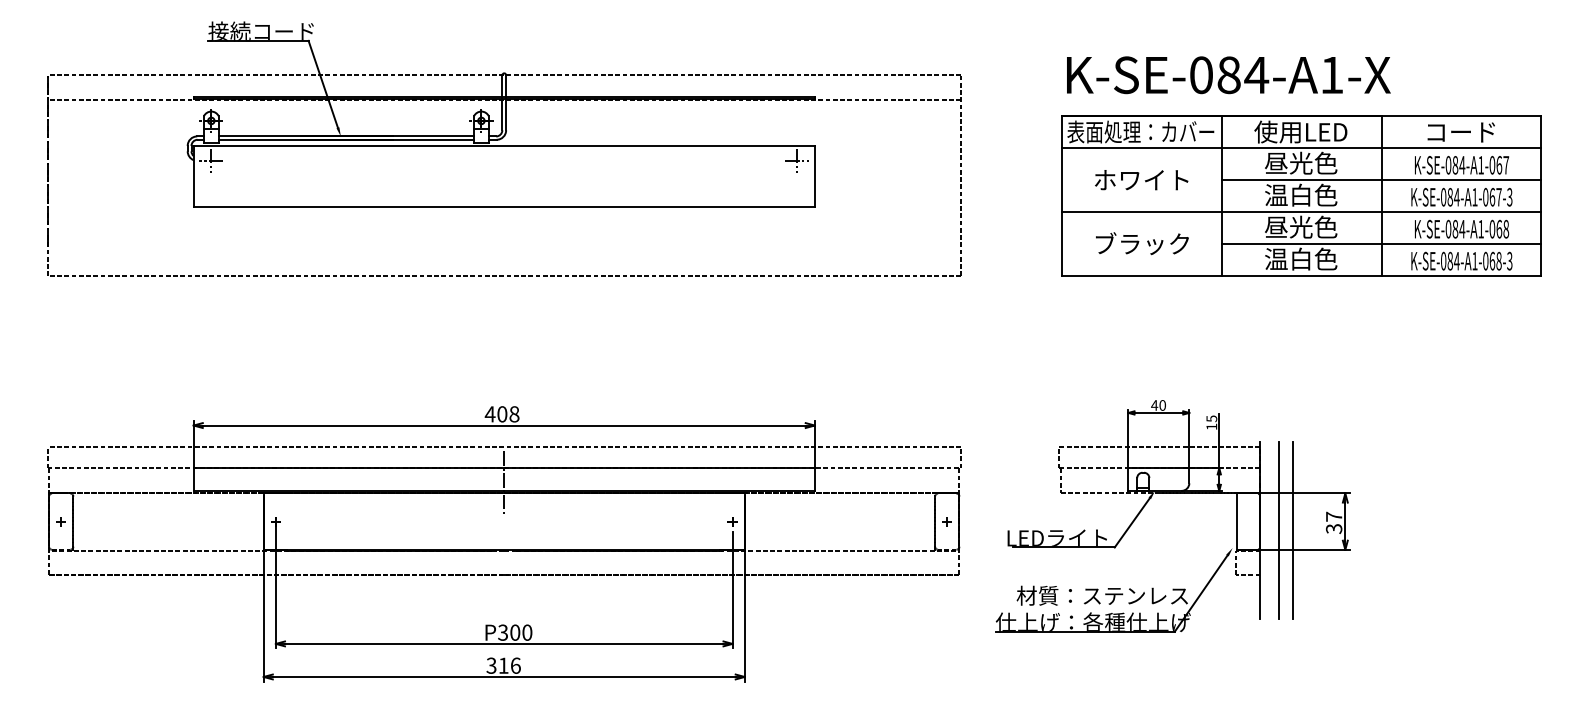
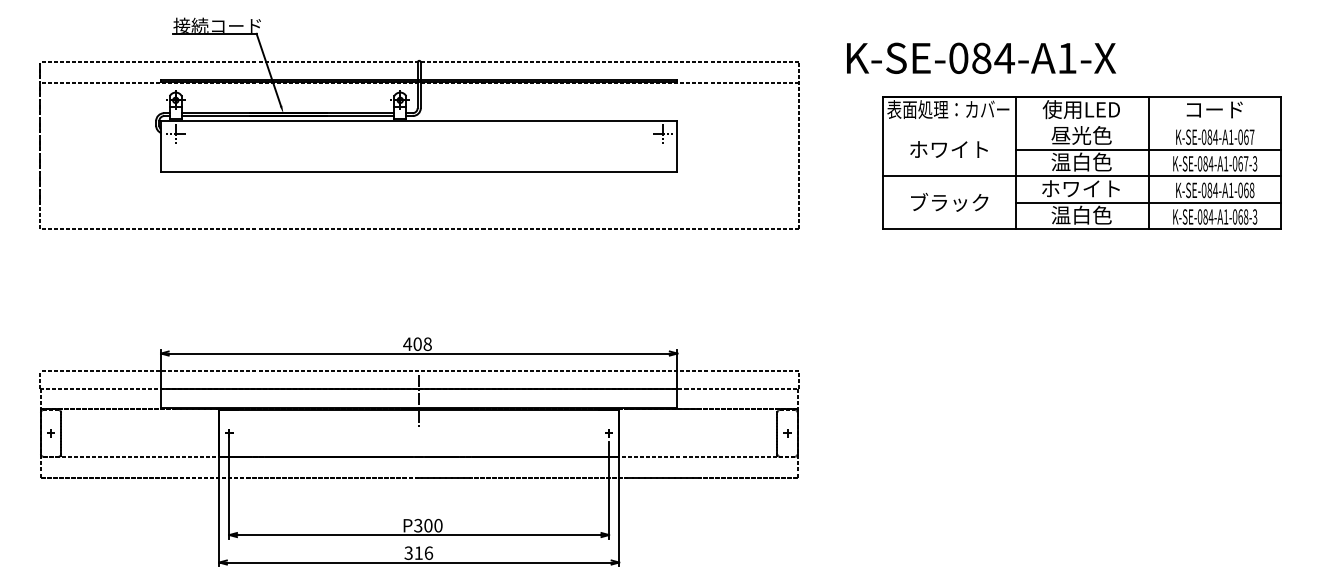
text: (1228, 74) -> (981, 57), moved
line: (1301, 148) -> (1081, 123), removed
text: (1299, 226) -> (1080, 188), 昼光色 -> ホワイト
part: (1172, 492) -> (974, 409), removed

